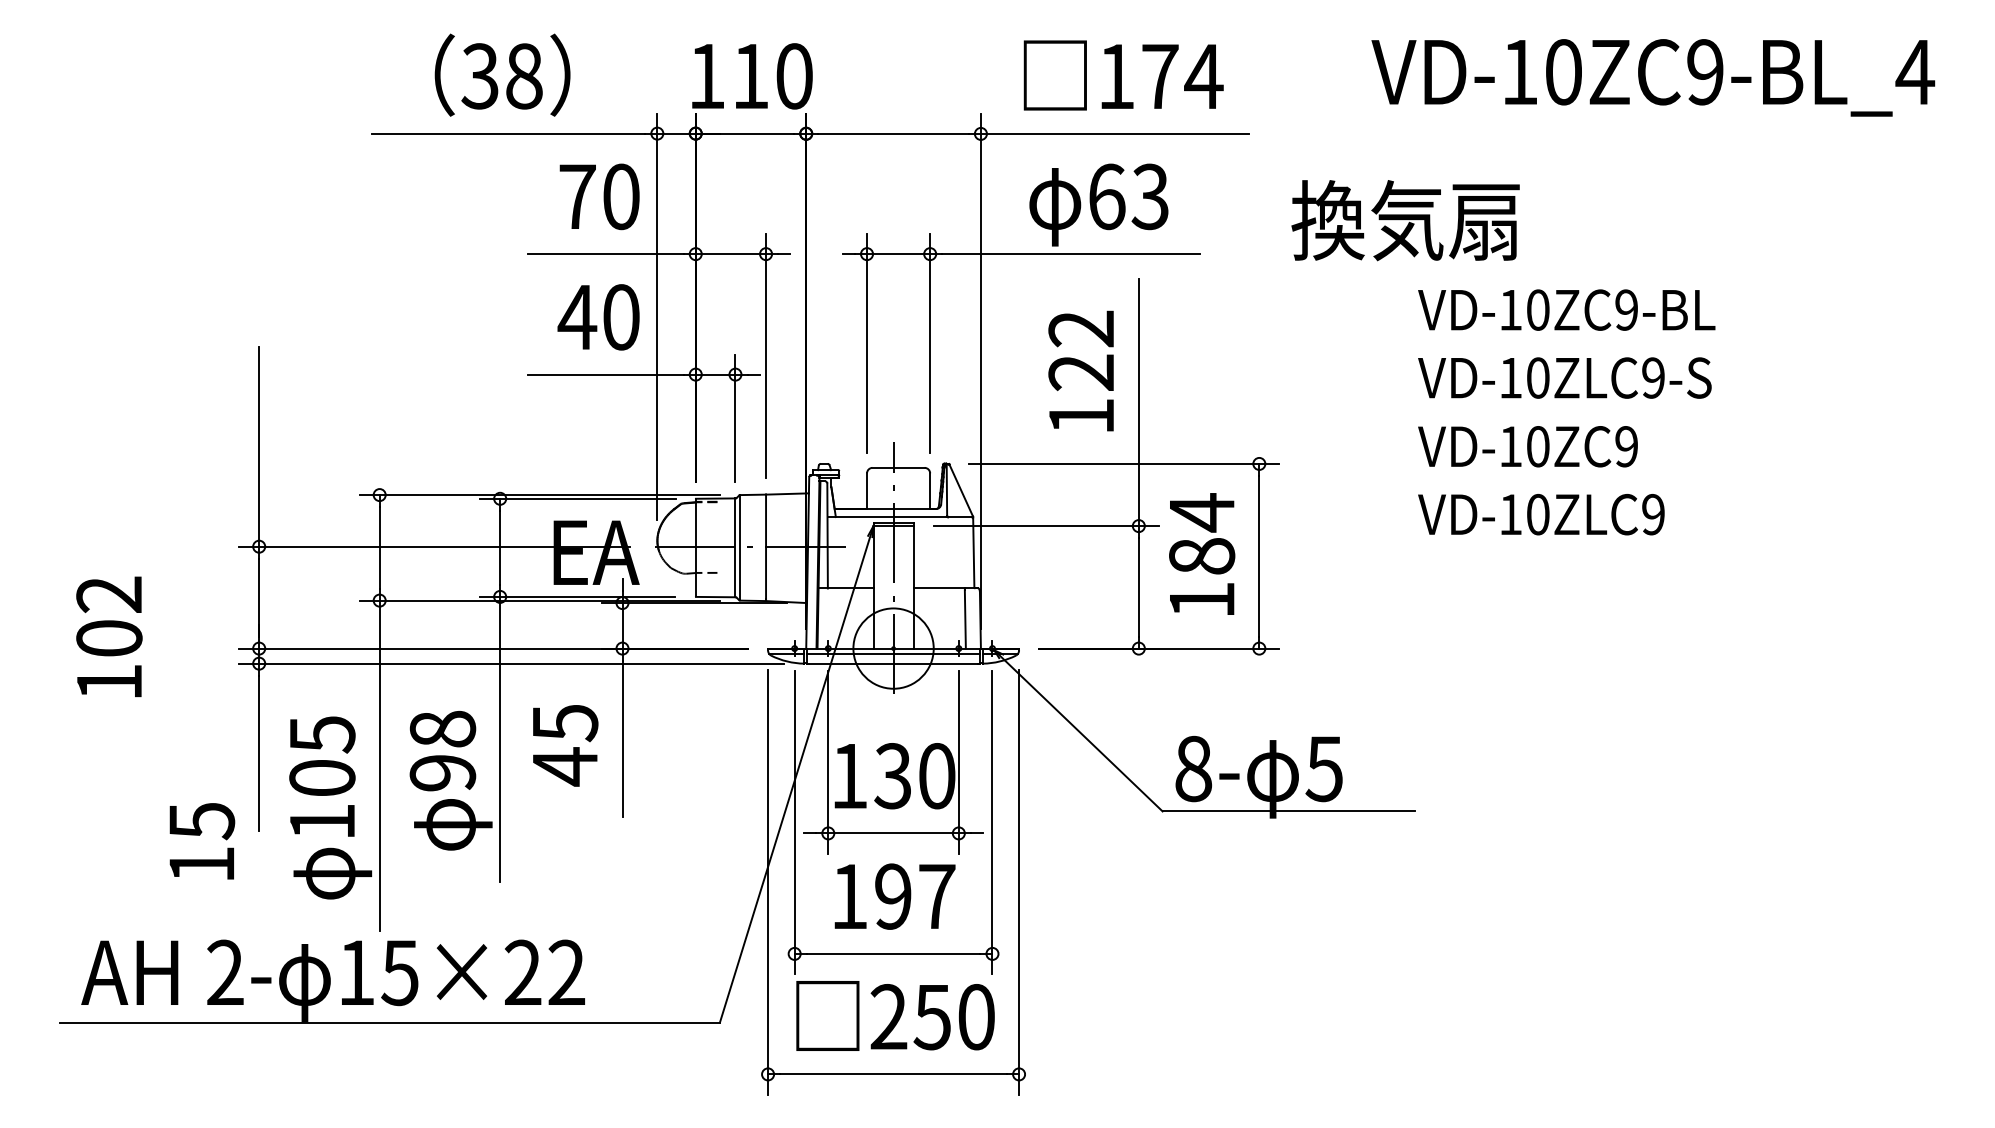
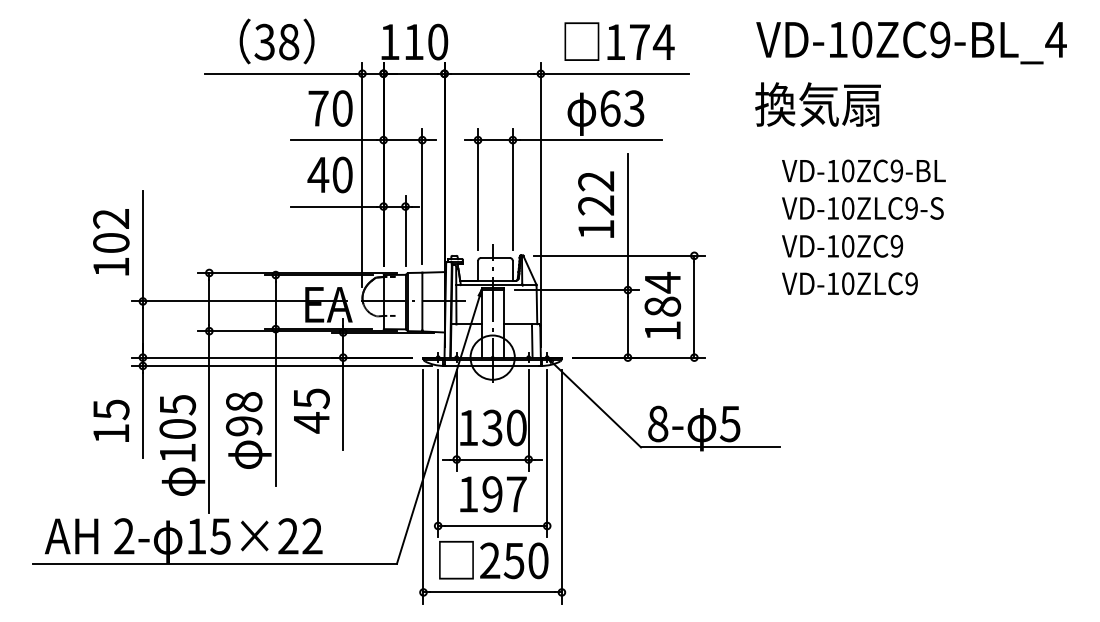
text: (1404, 220) -> (817, 104), moved
text: (109, 637) -> (111, 242), moved
text: (202, 840) -> (111, 420), moved

